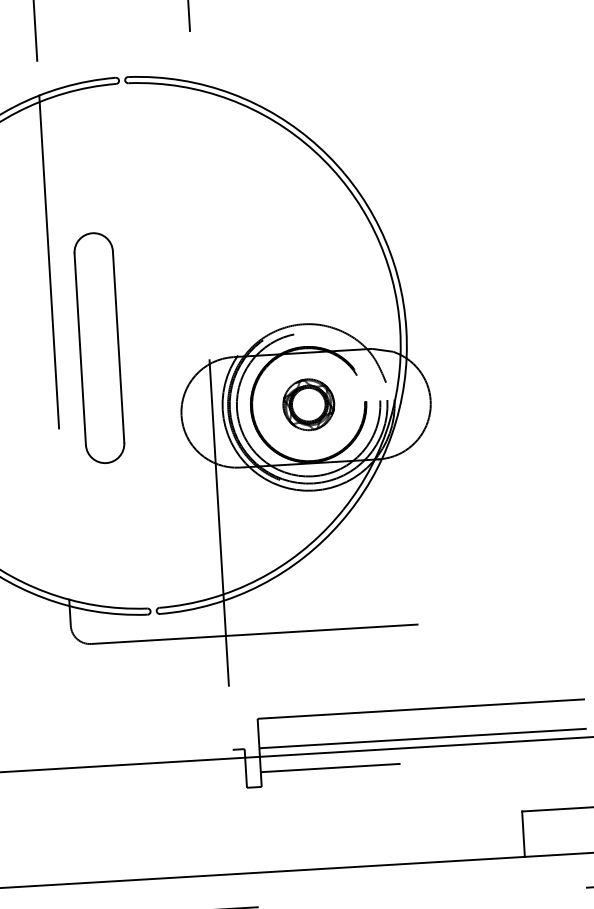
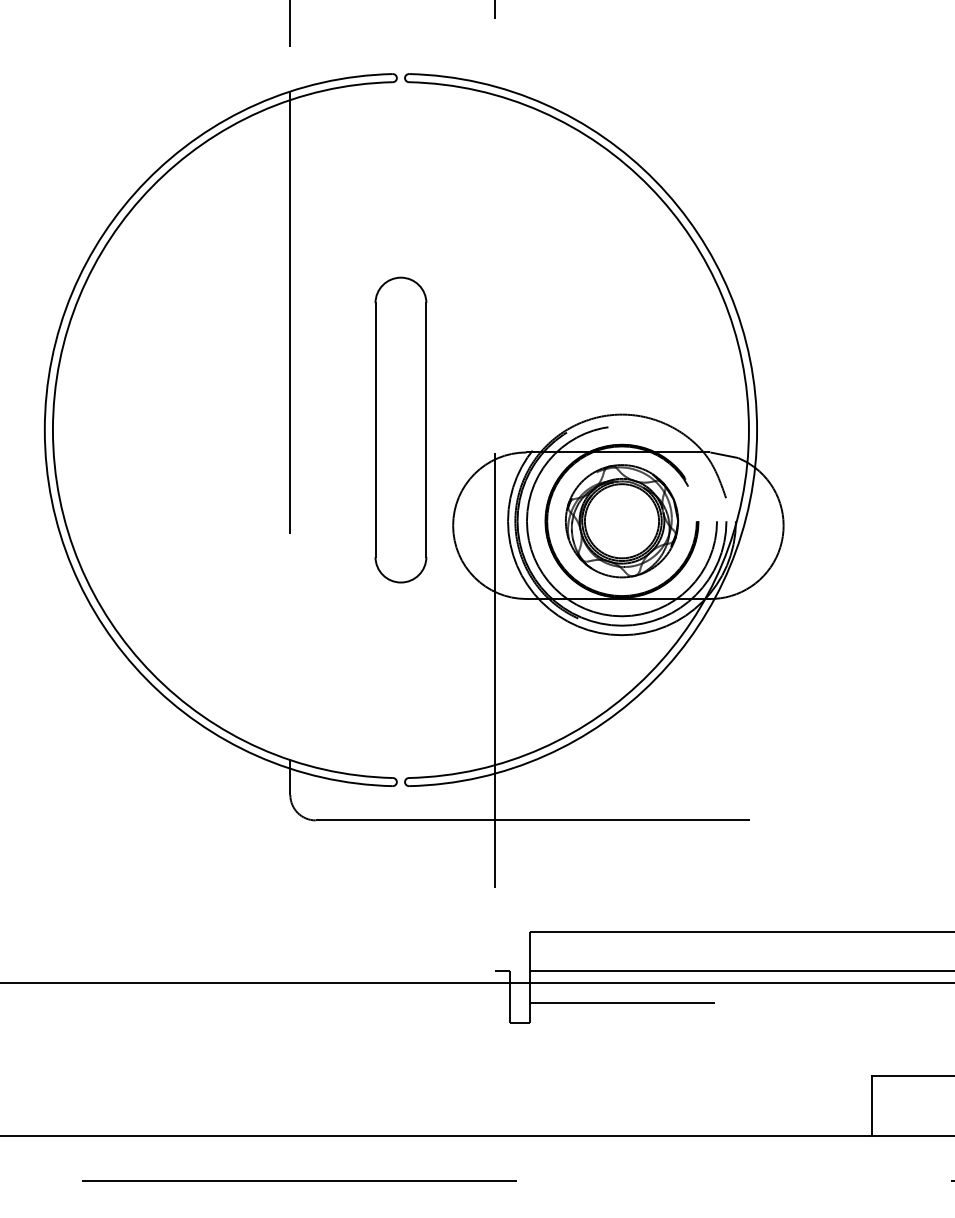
part: (99, 347) -> (400, 429), moved
part: (309, 404) -> (622, 521), size x1.67

